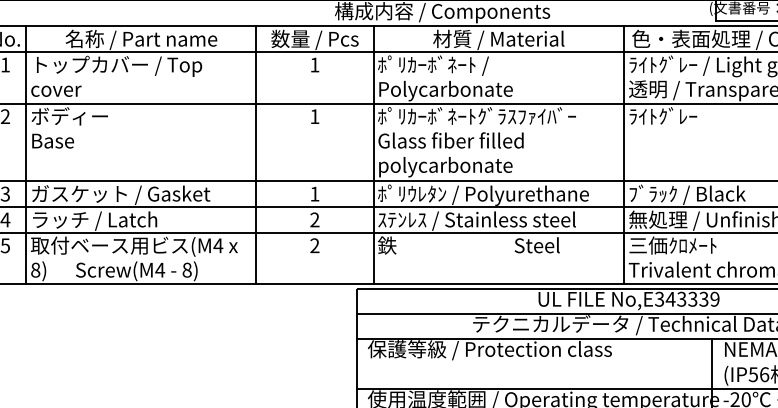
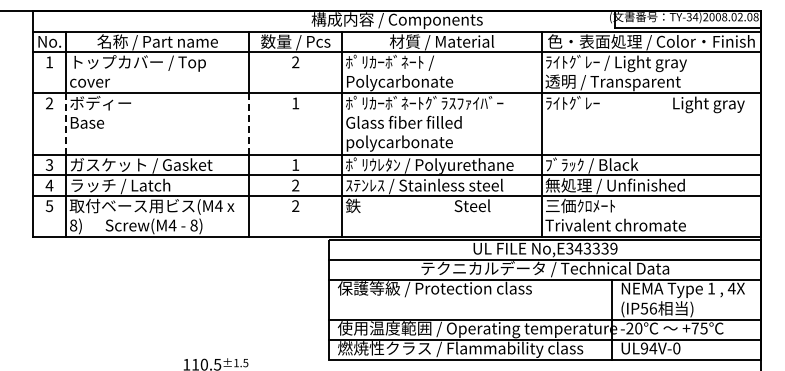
text: (314, 65) -> (295, 62), 1 -> 2
line: (26, 141) -> (66, 123), solid -> dashed
line: (256, 141) -> (249, 123), solid -> dashed

